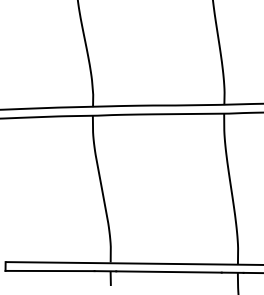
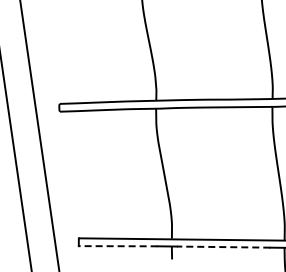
line: (49, 271) -> (117, 246), solid -> dashed
line: (168, 272) -> (223, 247), solid -> dashed

